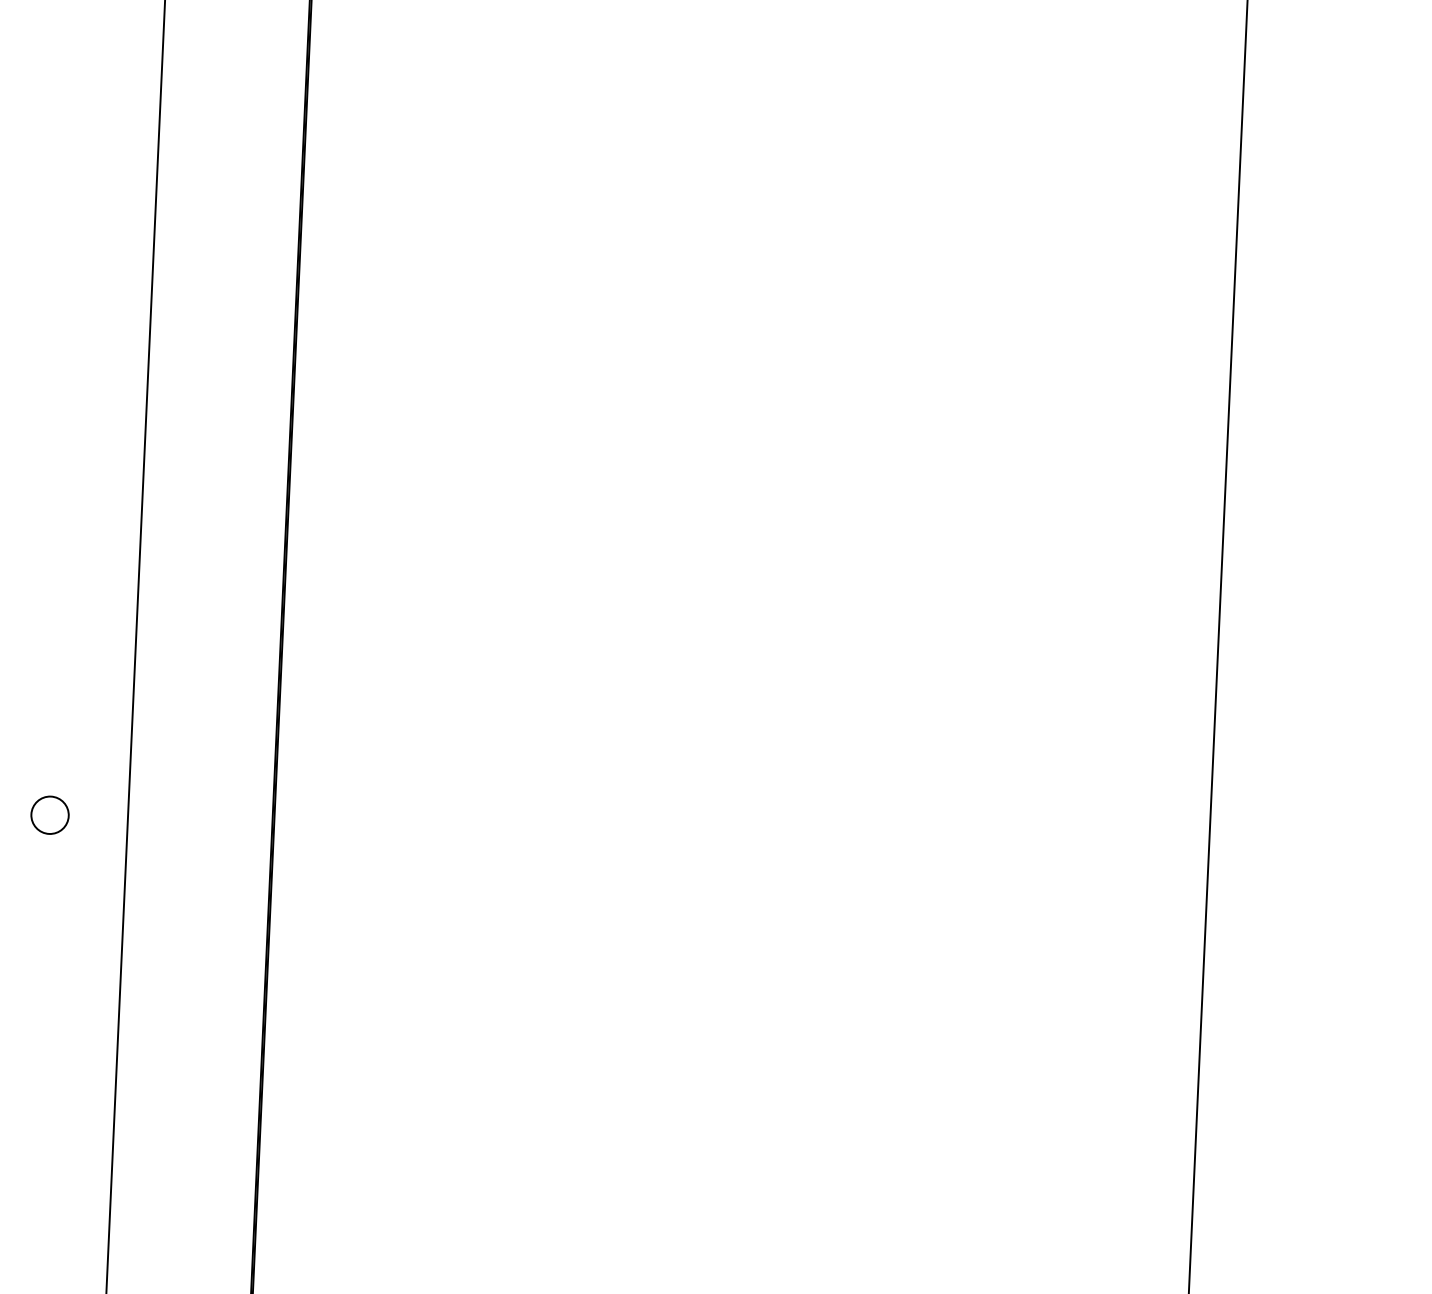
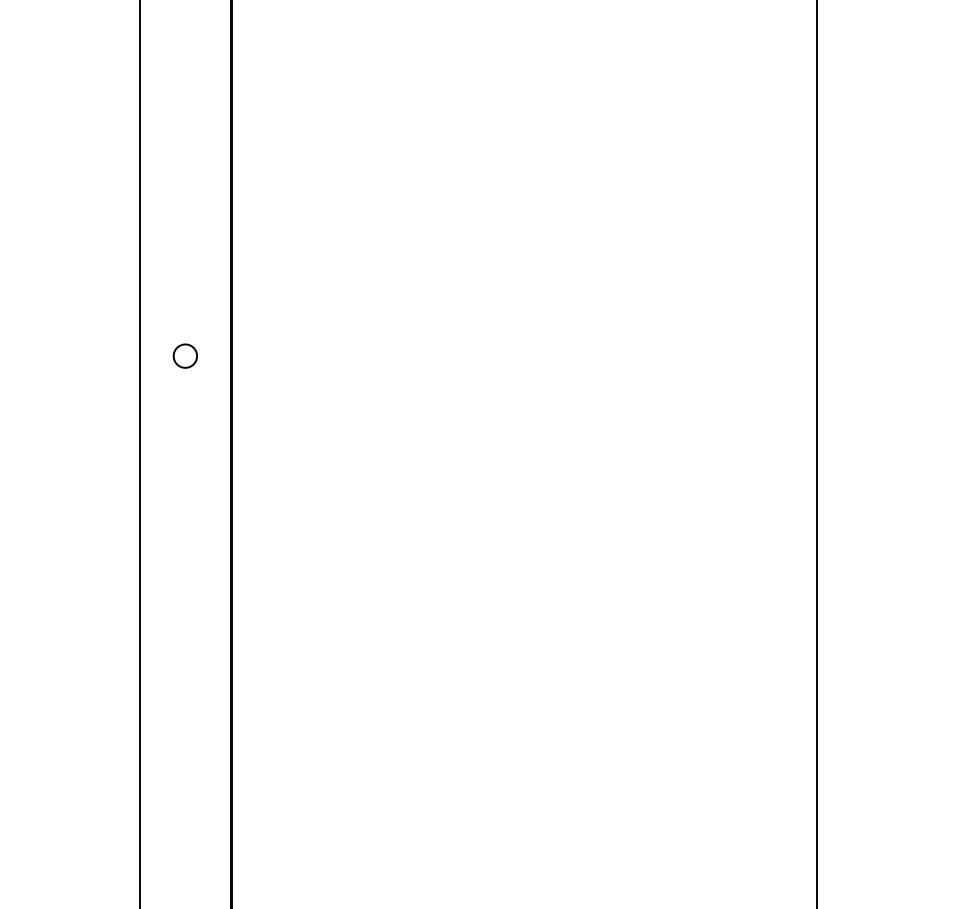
circle: (48, 814) -> (184, 355), moved

